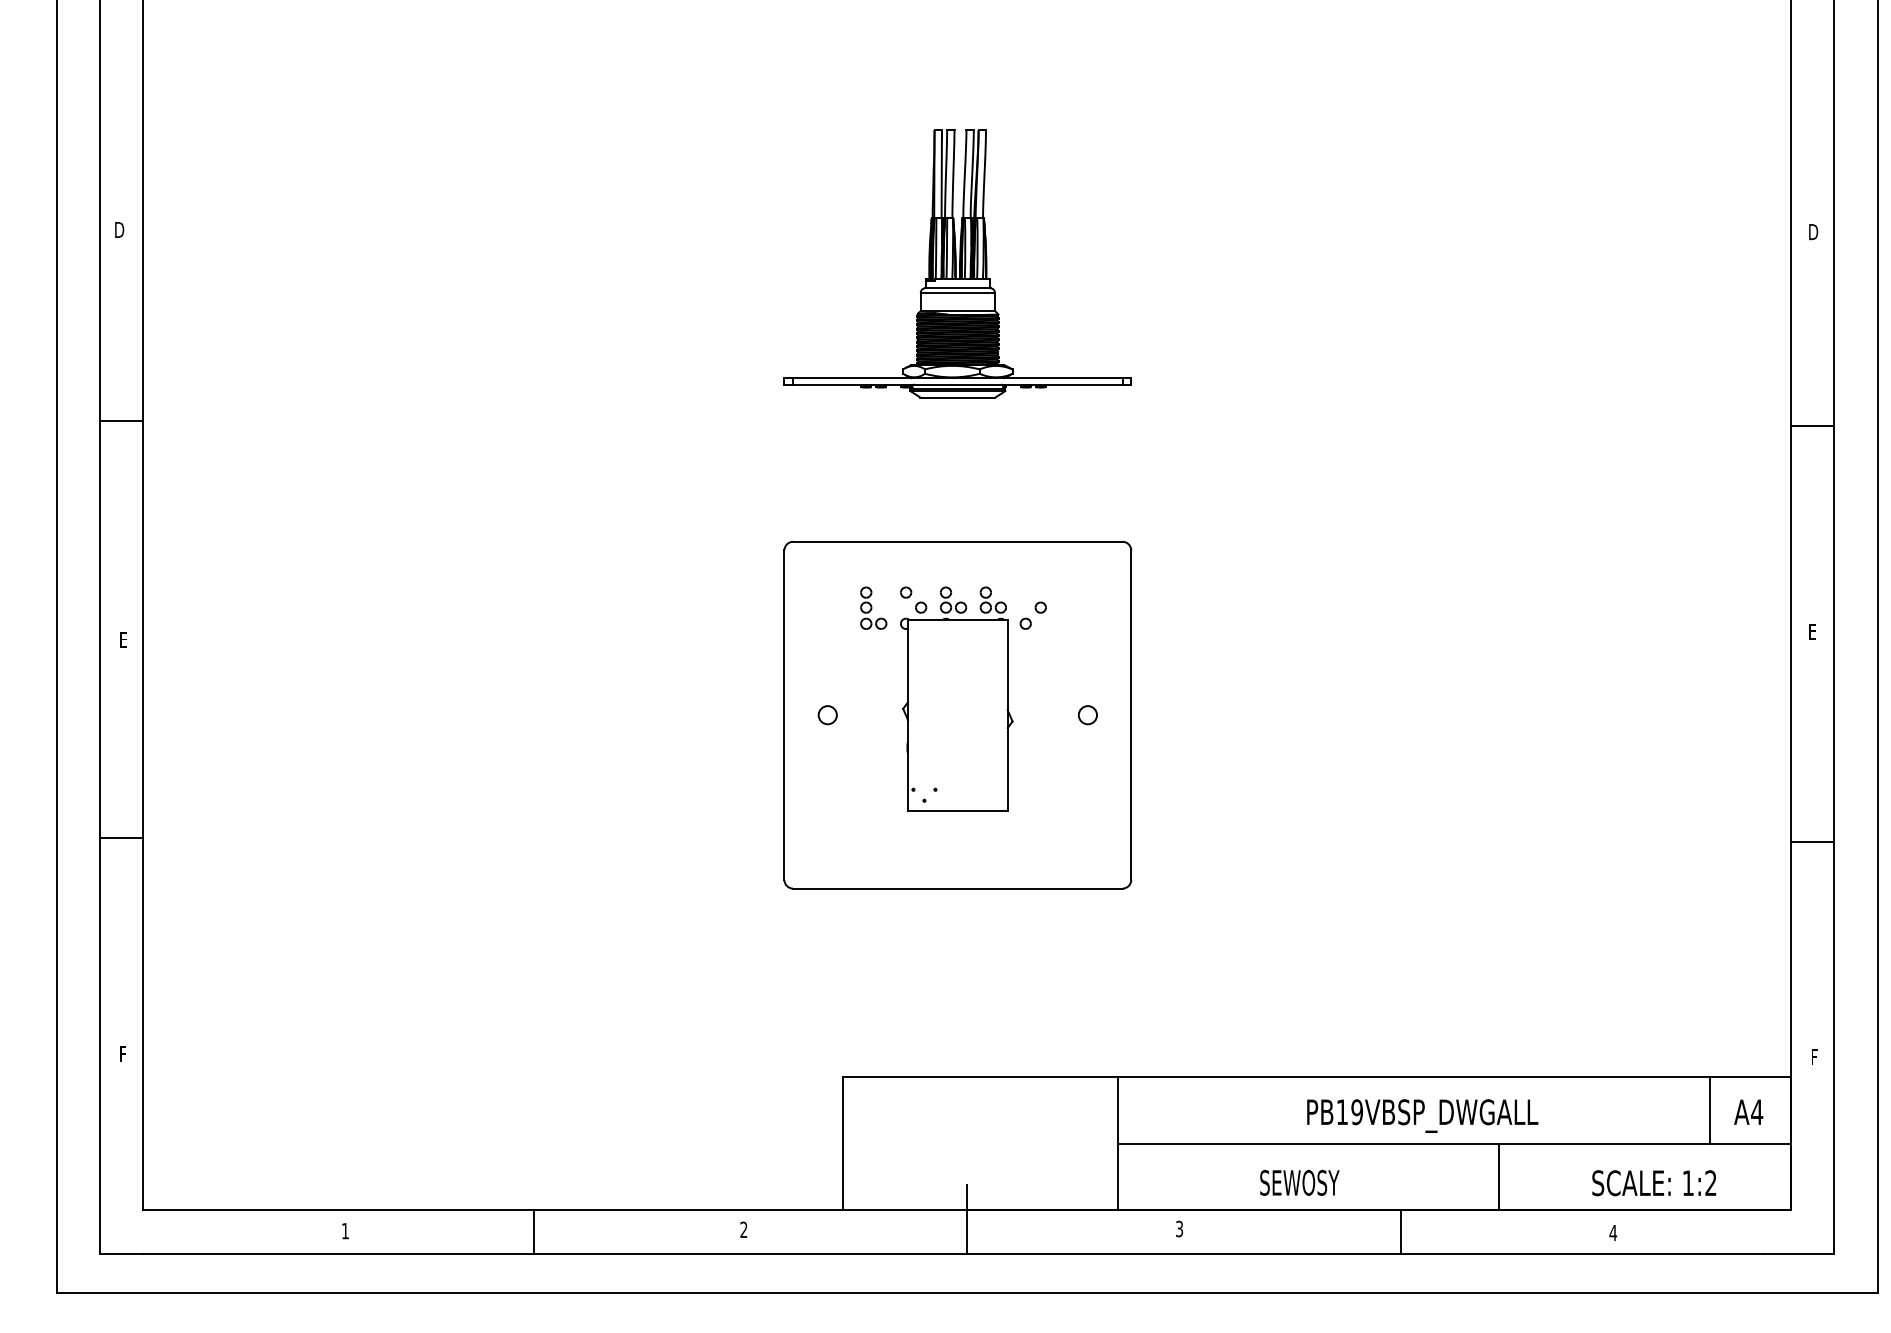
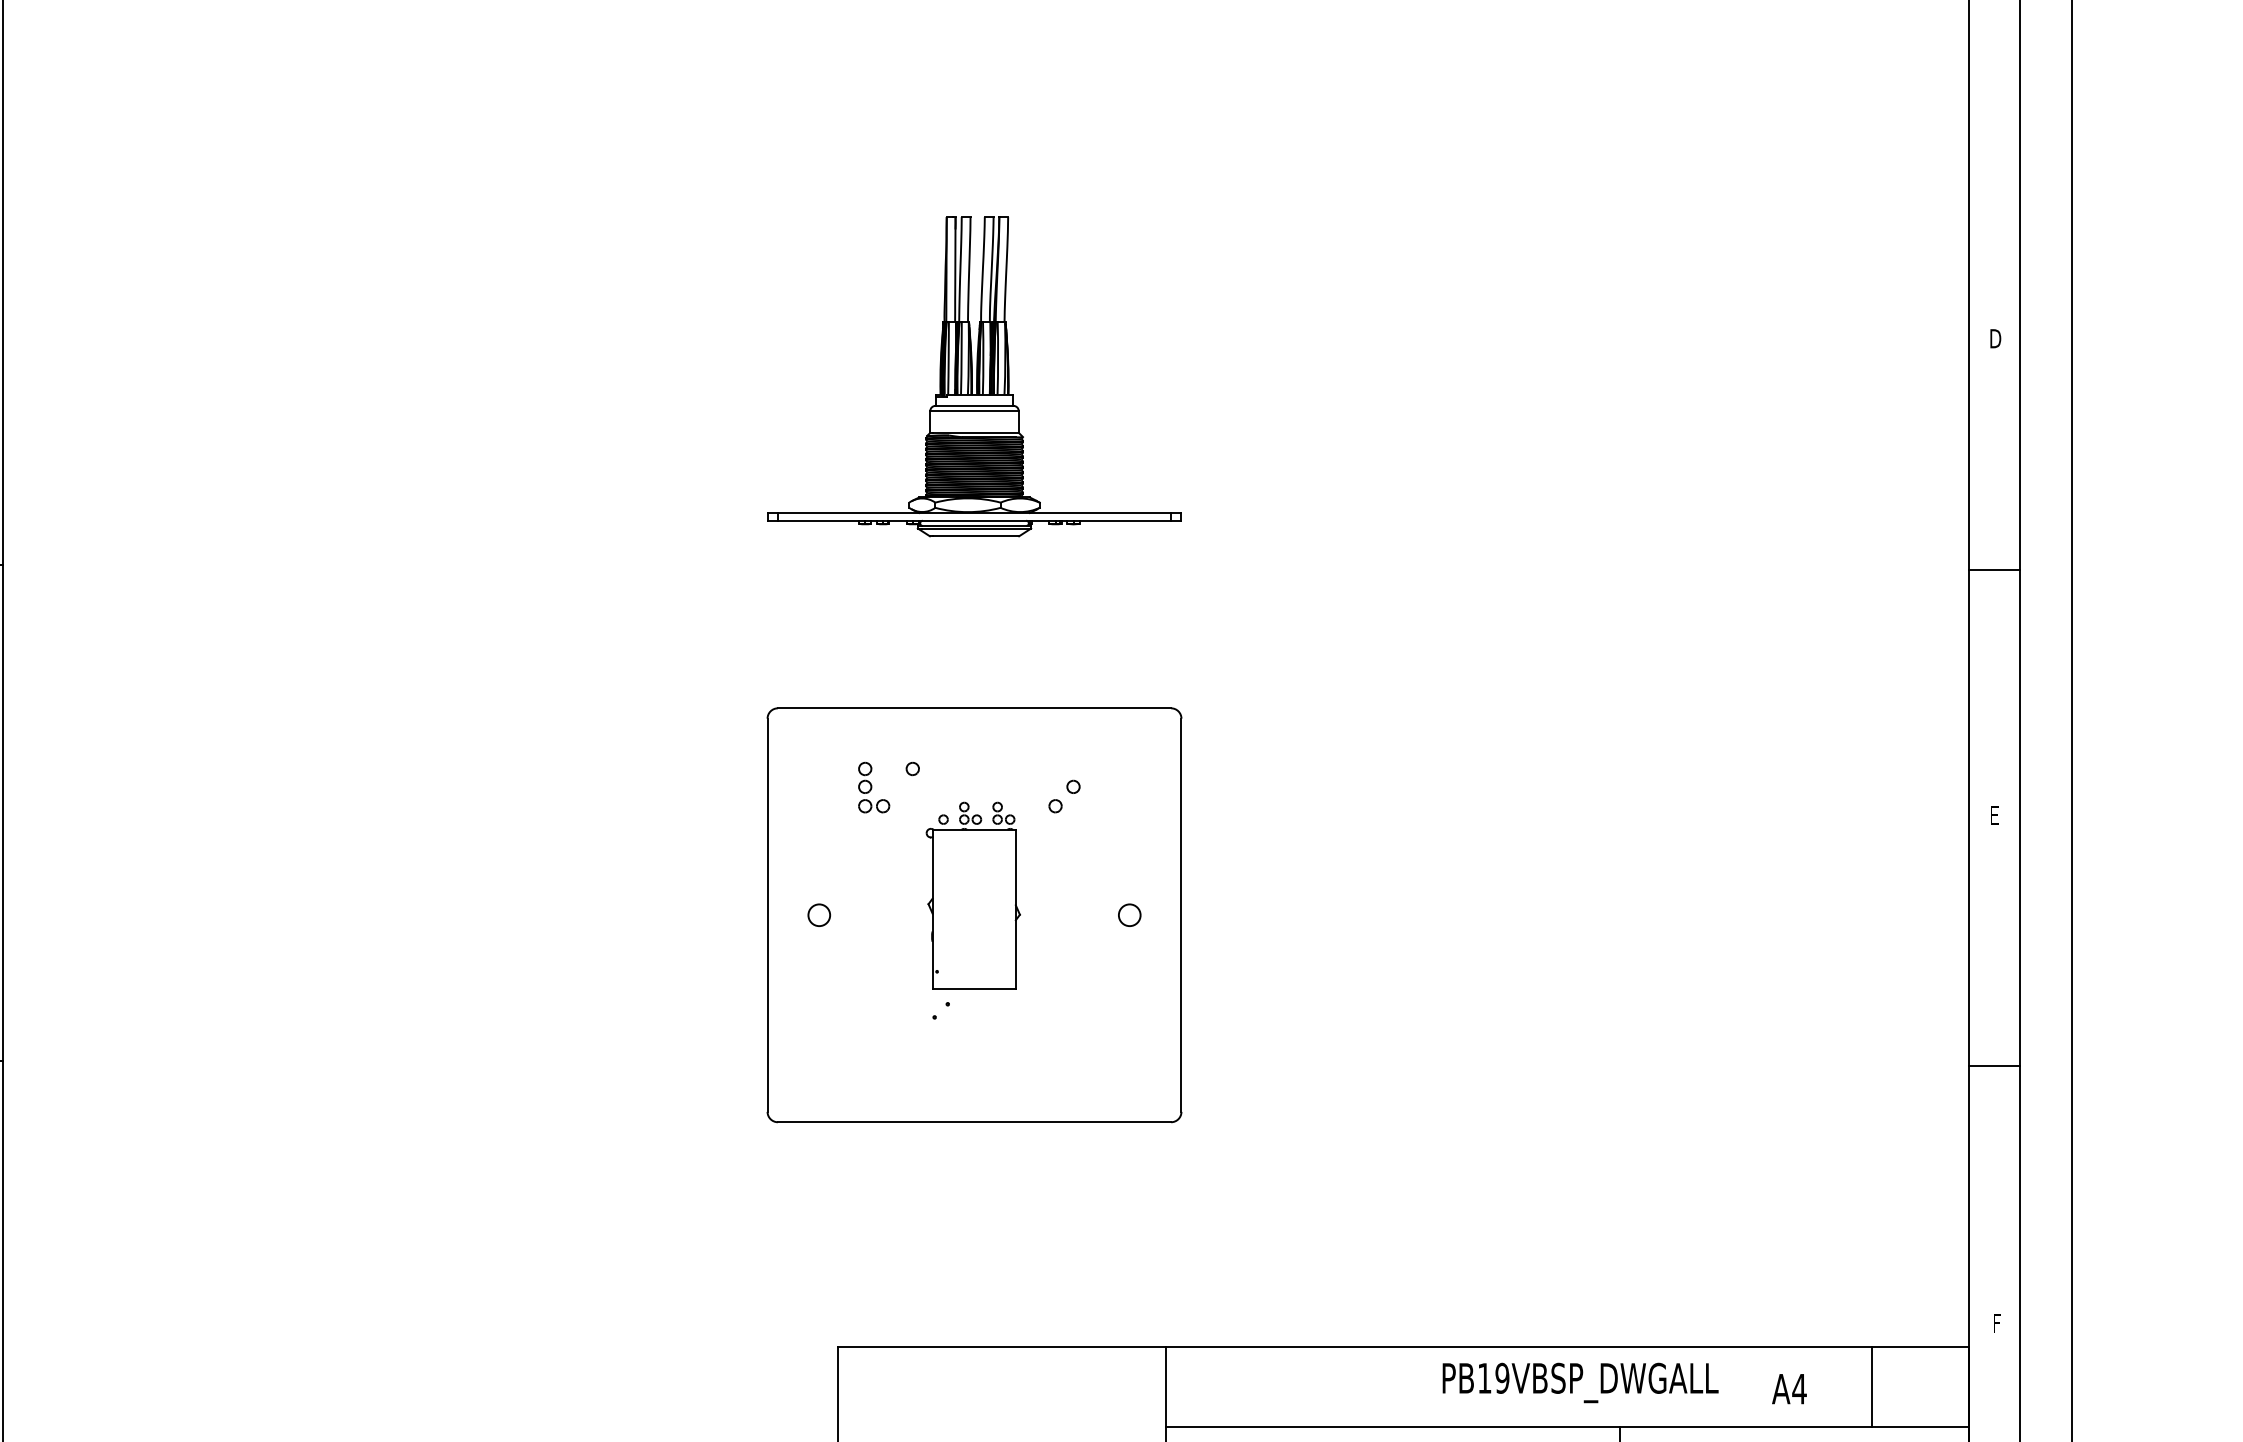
part: (956, 698) -> (972, 895), size x0.7
text: (1748, 1111) -> (1789, 1388), moved
text: (1422, 1115) -> (1580, 1382), moved

